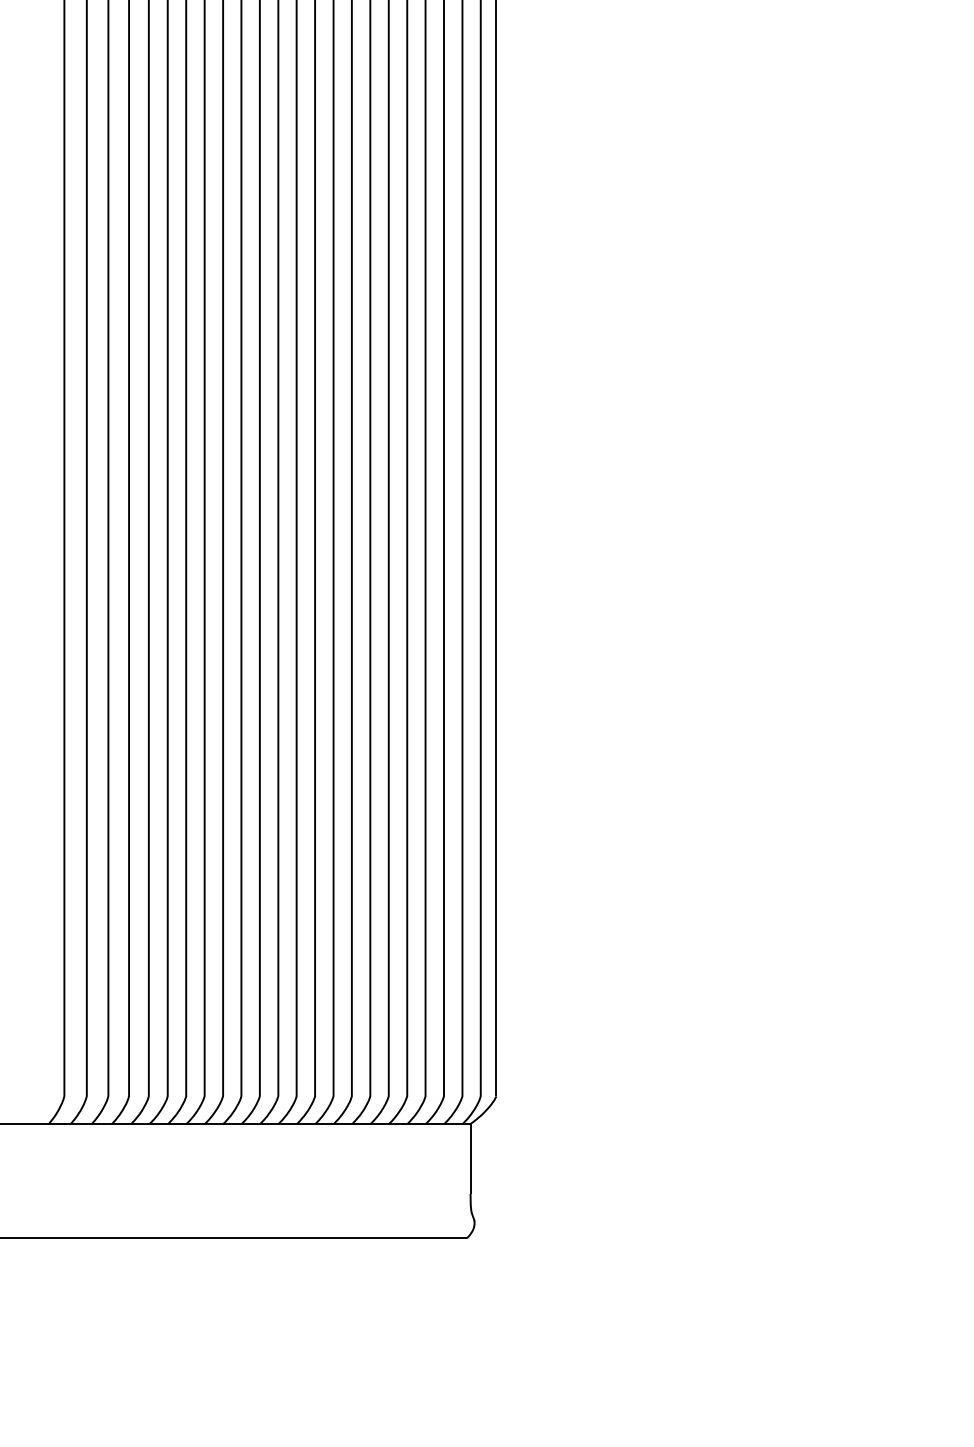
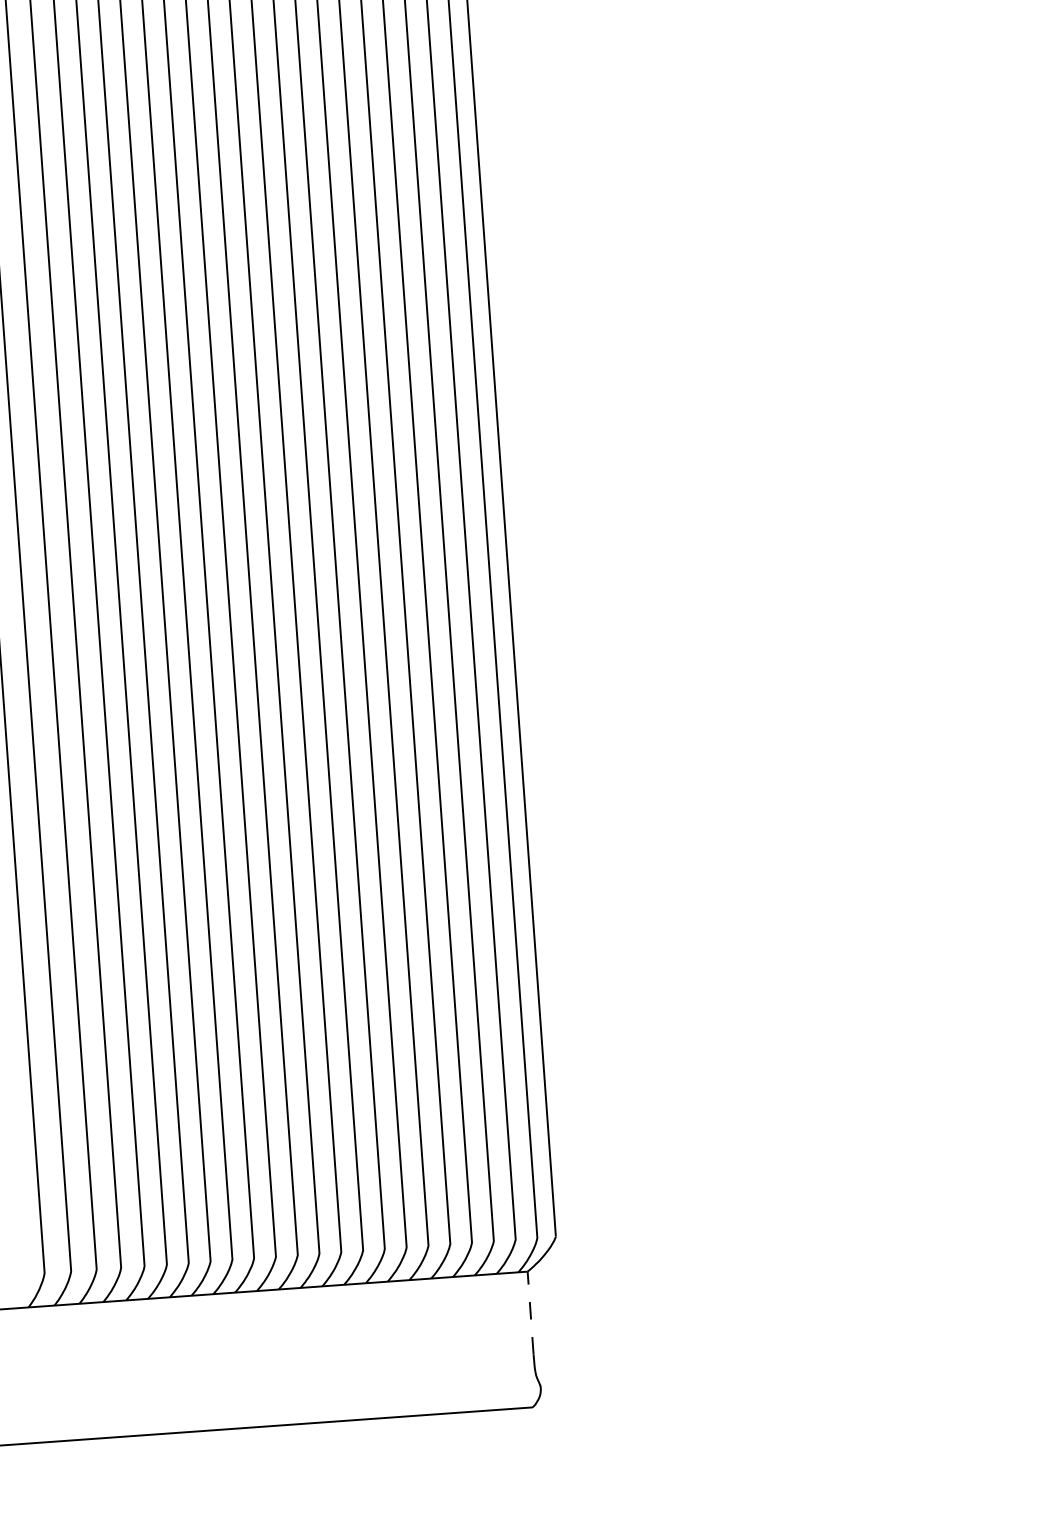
line: (470, 1158) -> (530, 1312), solid -> dashed

